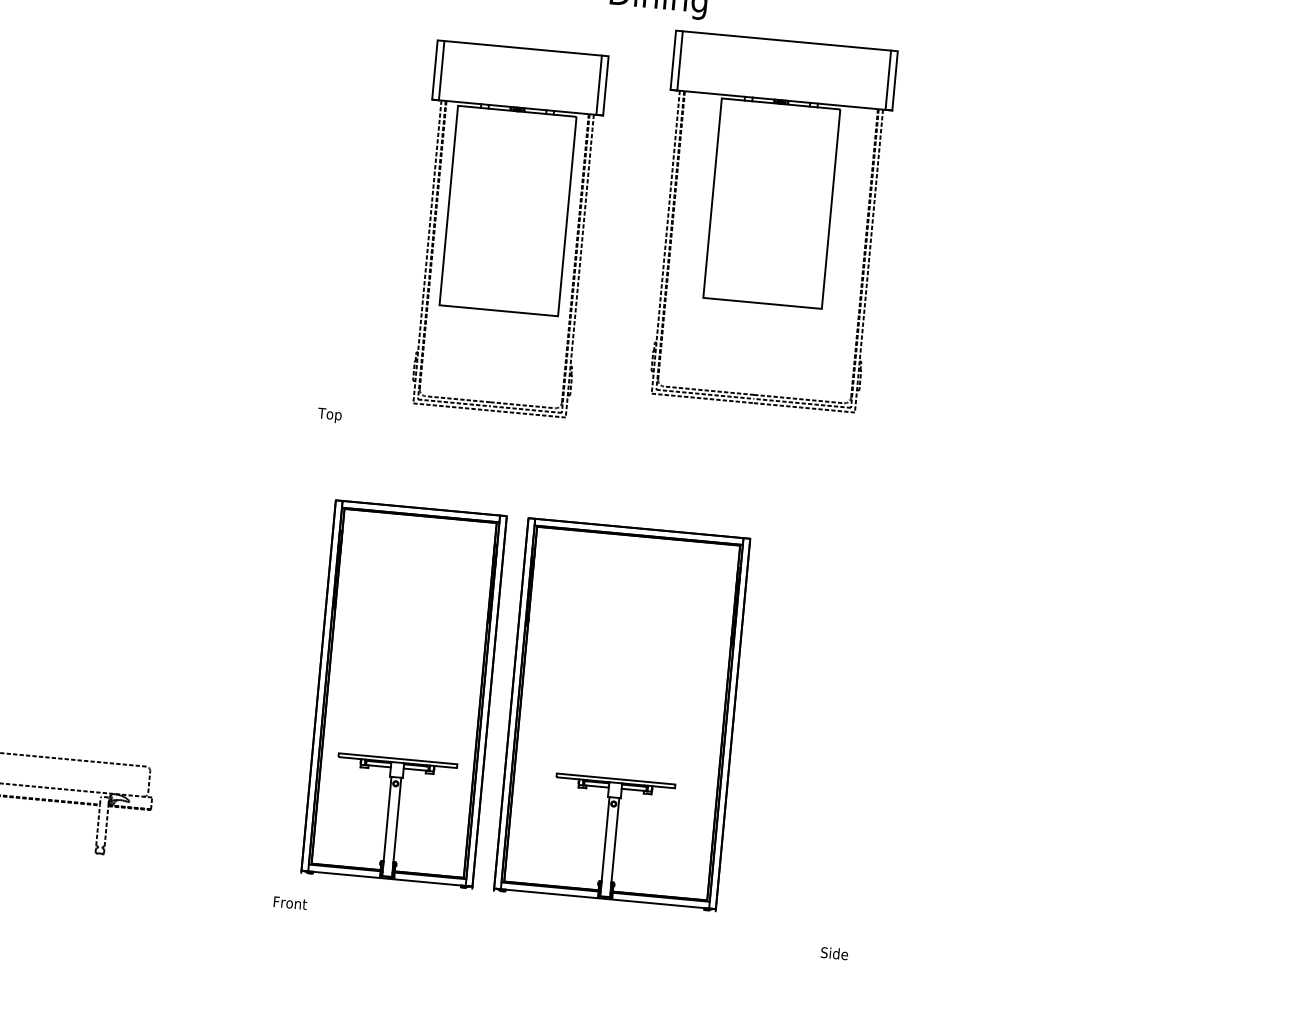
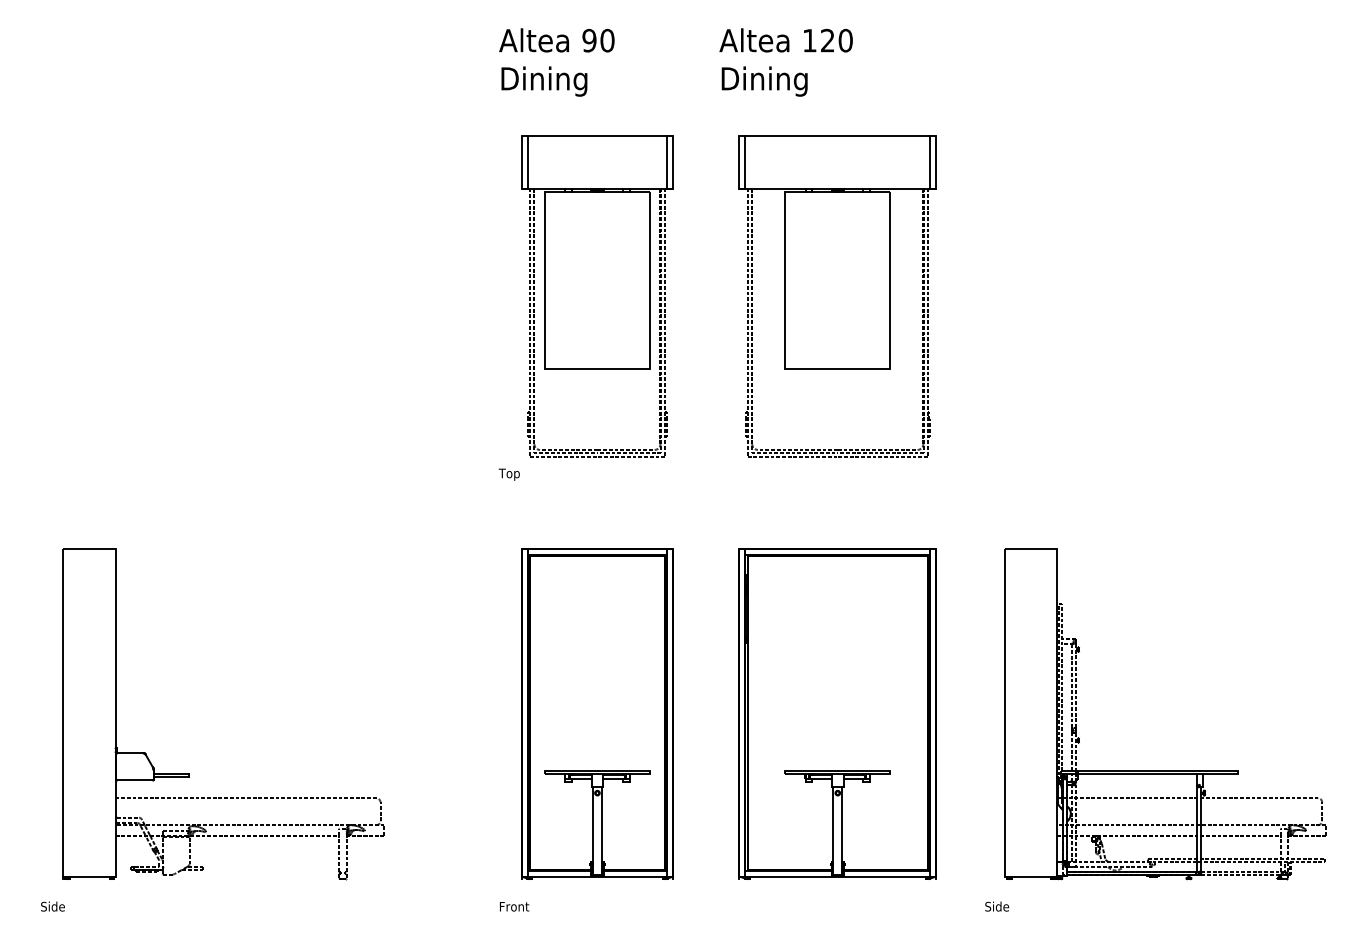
part: (769, 221) -> (837, 296), moved
part: (506, 229) -> (597, 296), moved
part: (621, 714) -> (837, 713), moved
part: (1038, 817) -> (1165, 770), added

